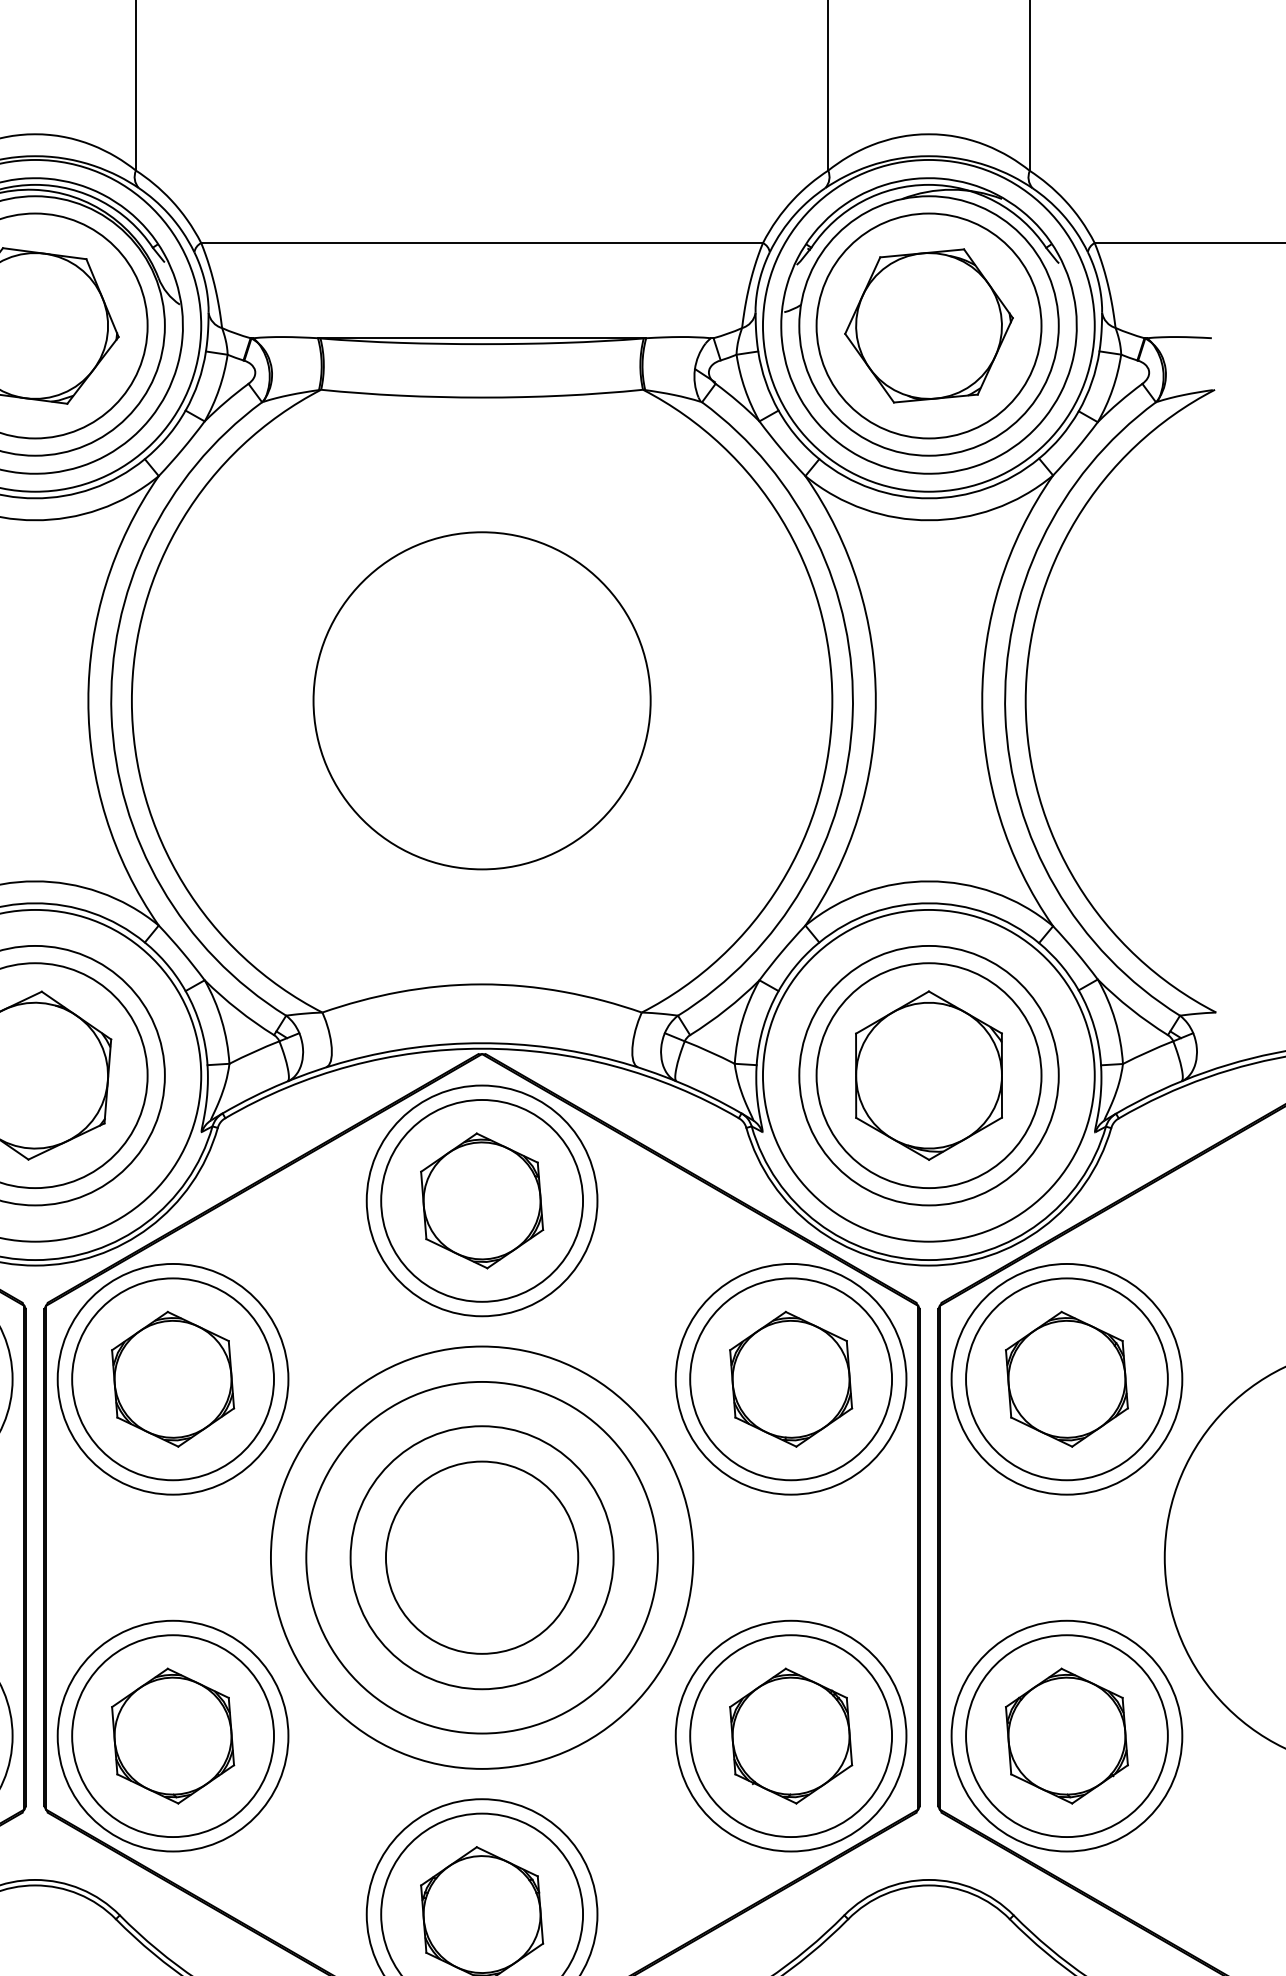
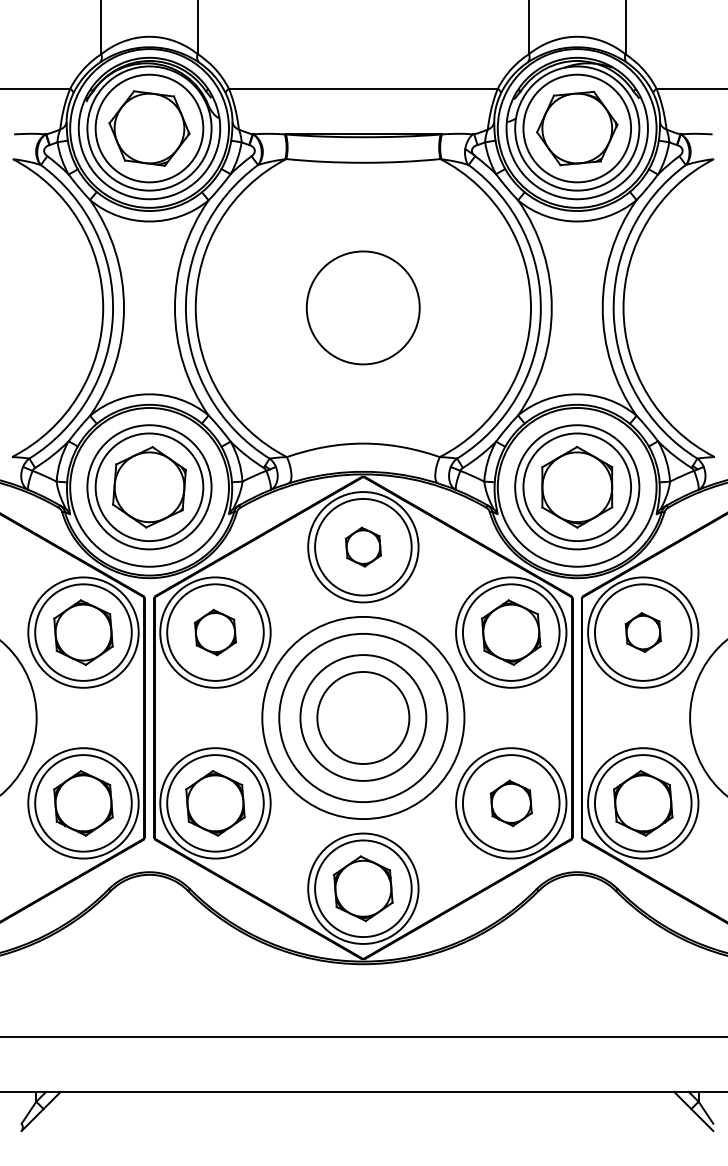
circle: (480, 699) -> (362, 307), size x0.7
part: (482, 1199) -> (363, 546), size x0.6
part: (173, 1379) -> (215, 632), size x0.7
part: (1067, 1379) -> (643, 632), size x0.6
part: (791, 1736) -> (511, 803), size x0.7

